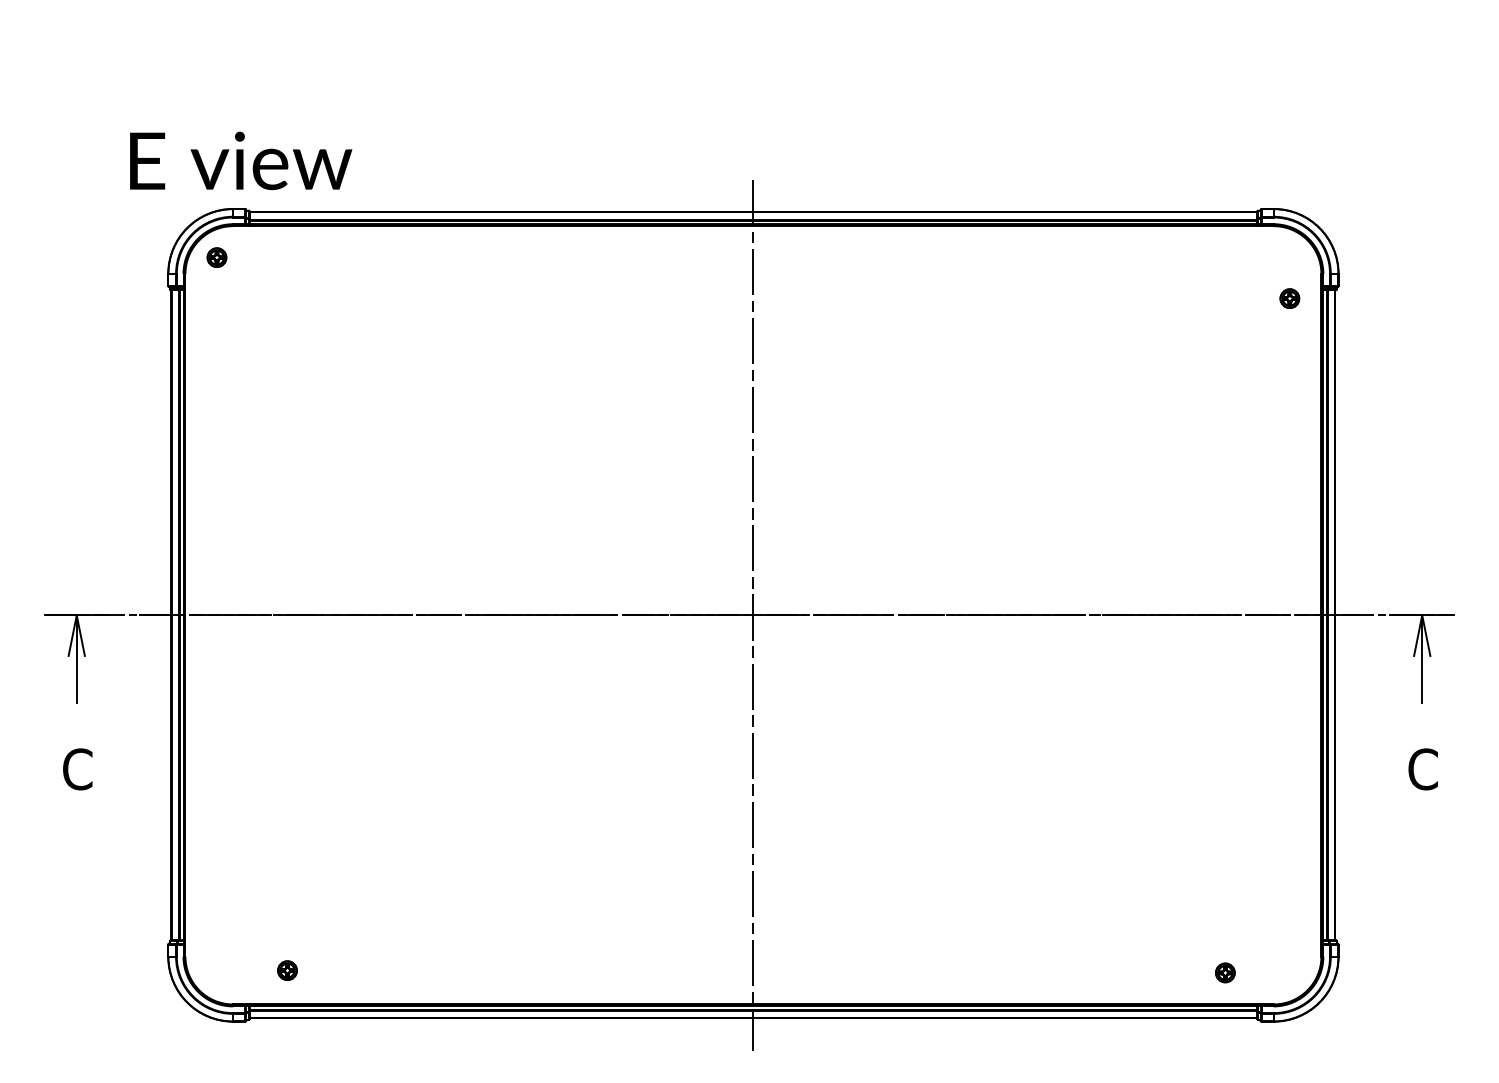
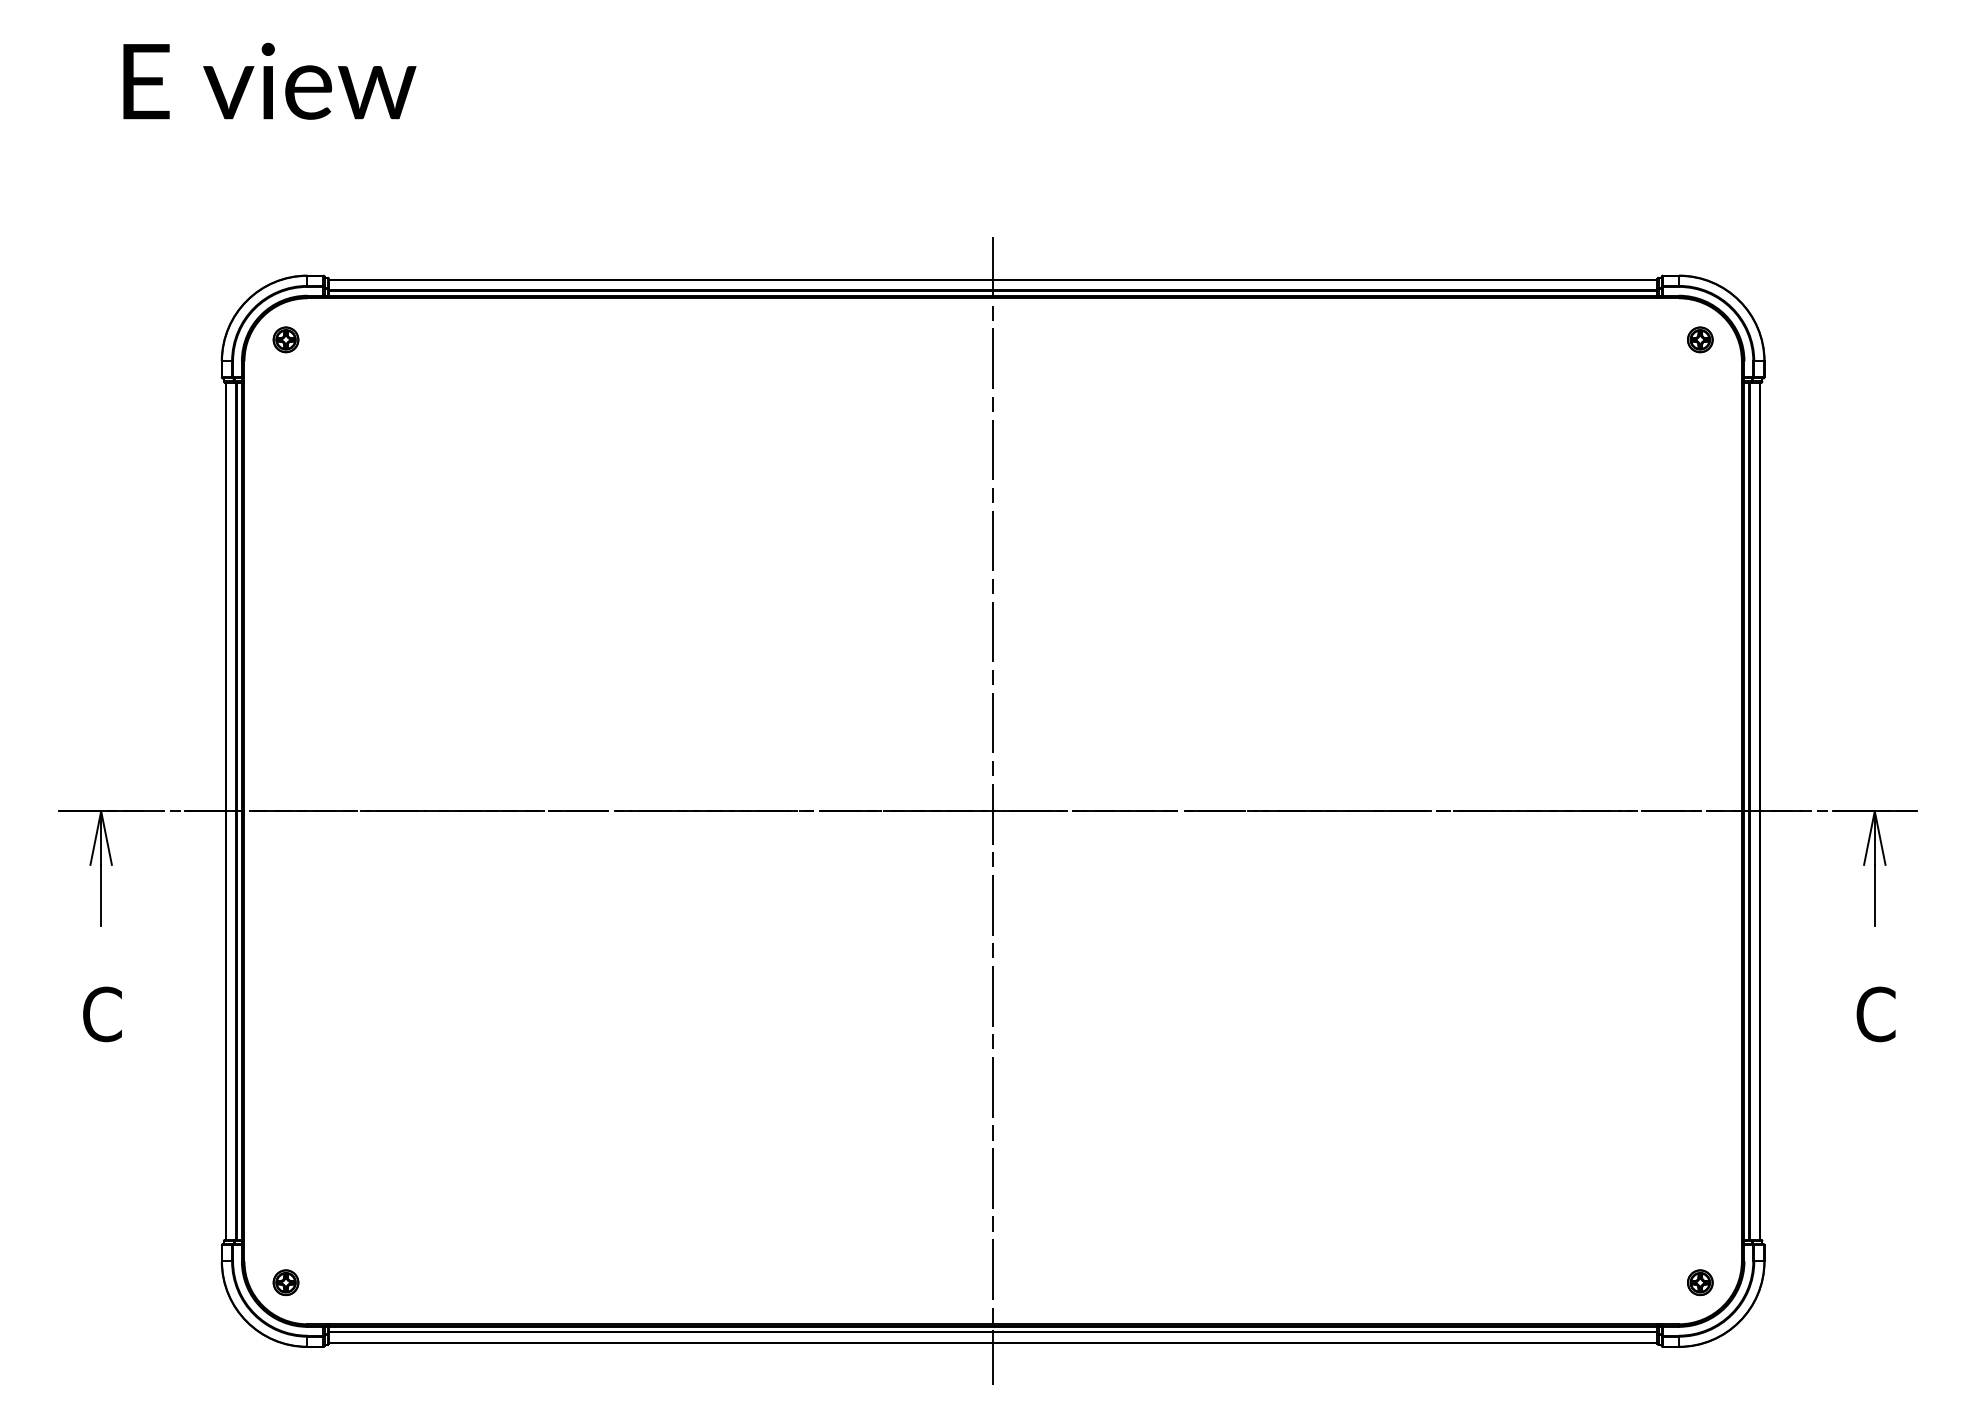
text: (240, 160) -> (269, 80), moved
part: (1290, 298) -> (1700, 339), moved
part: (287, 970) -> (285, 1282), moved
part: (1225, 972) -> (1700, 1282), moved

